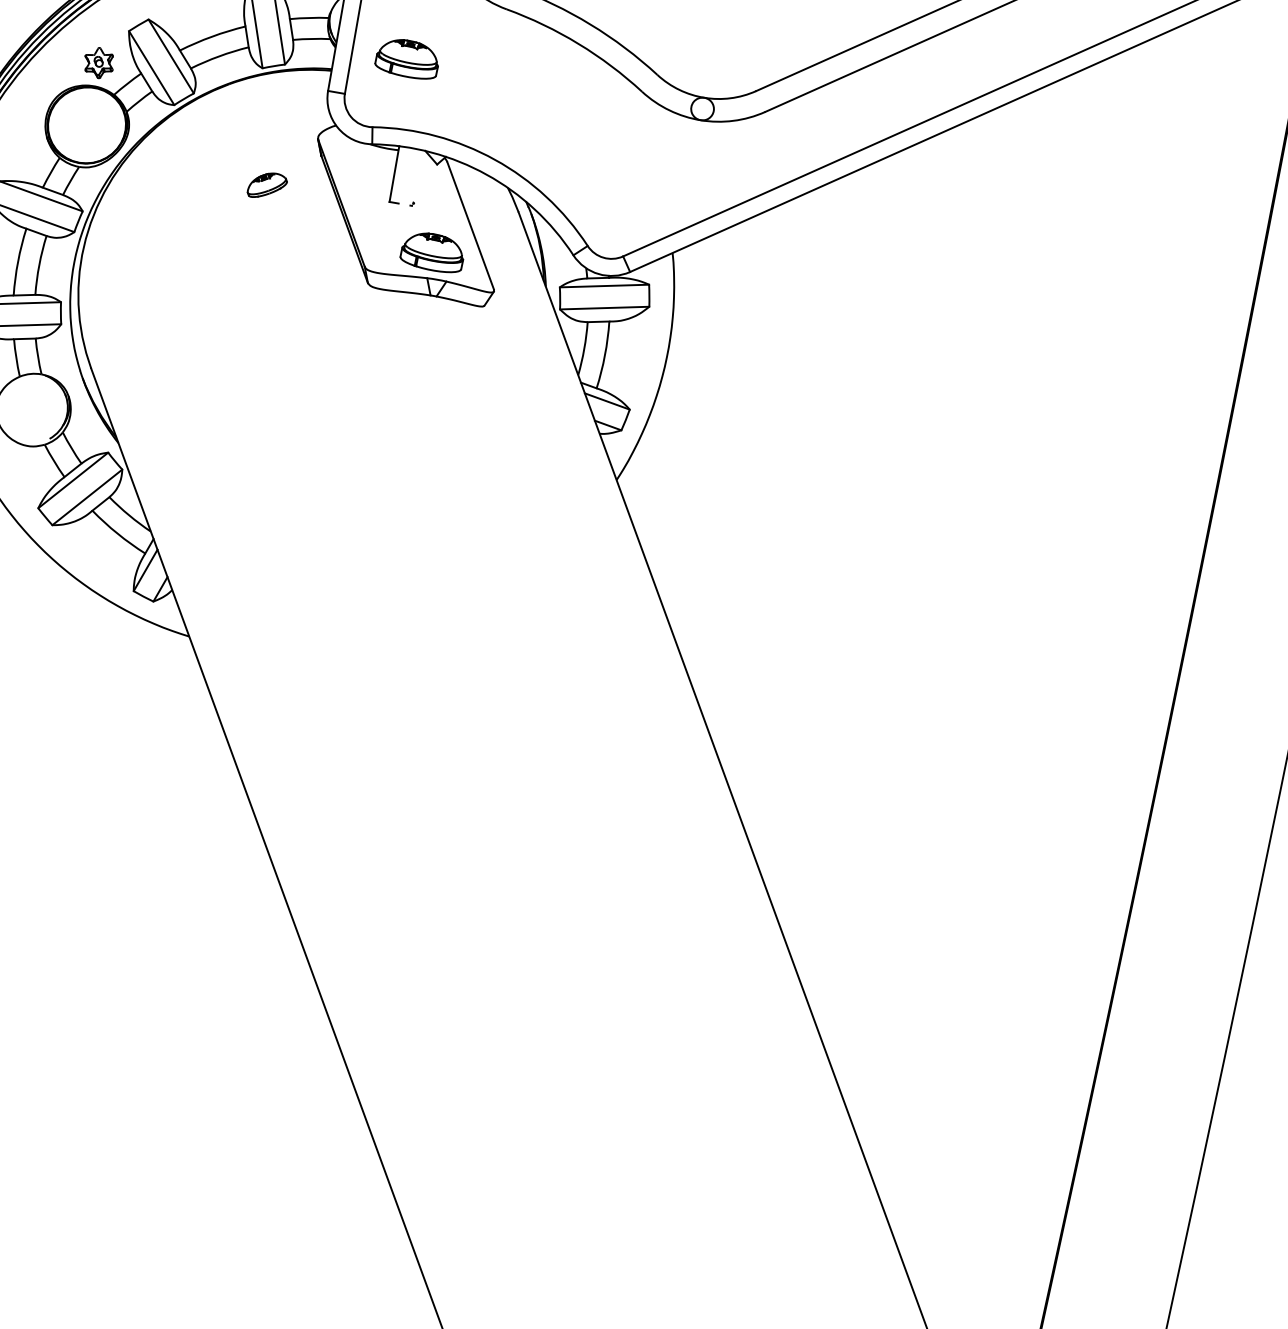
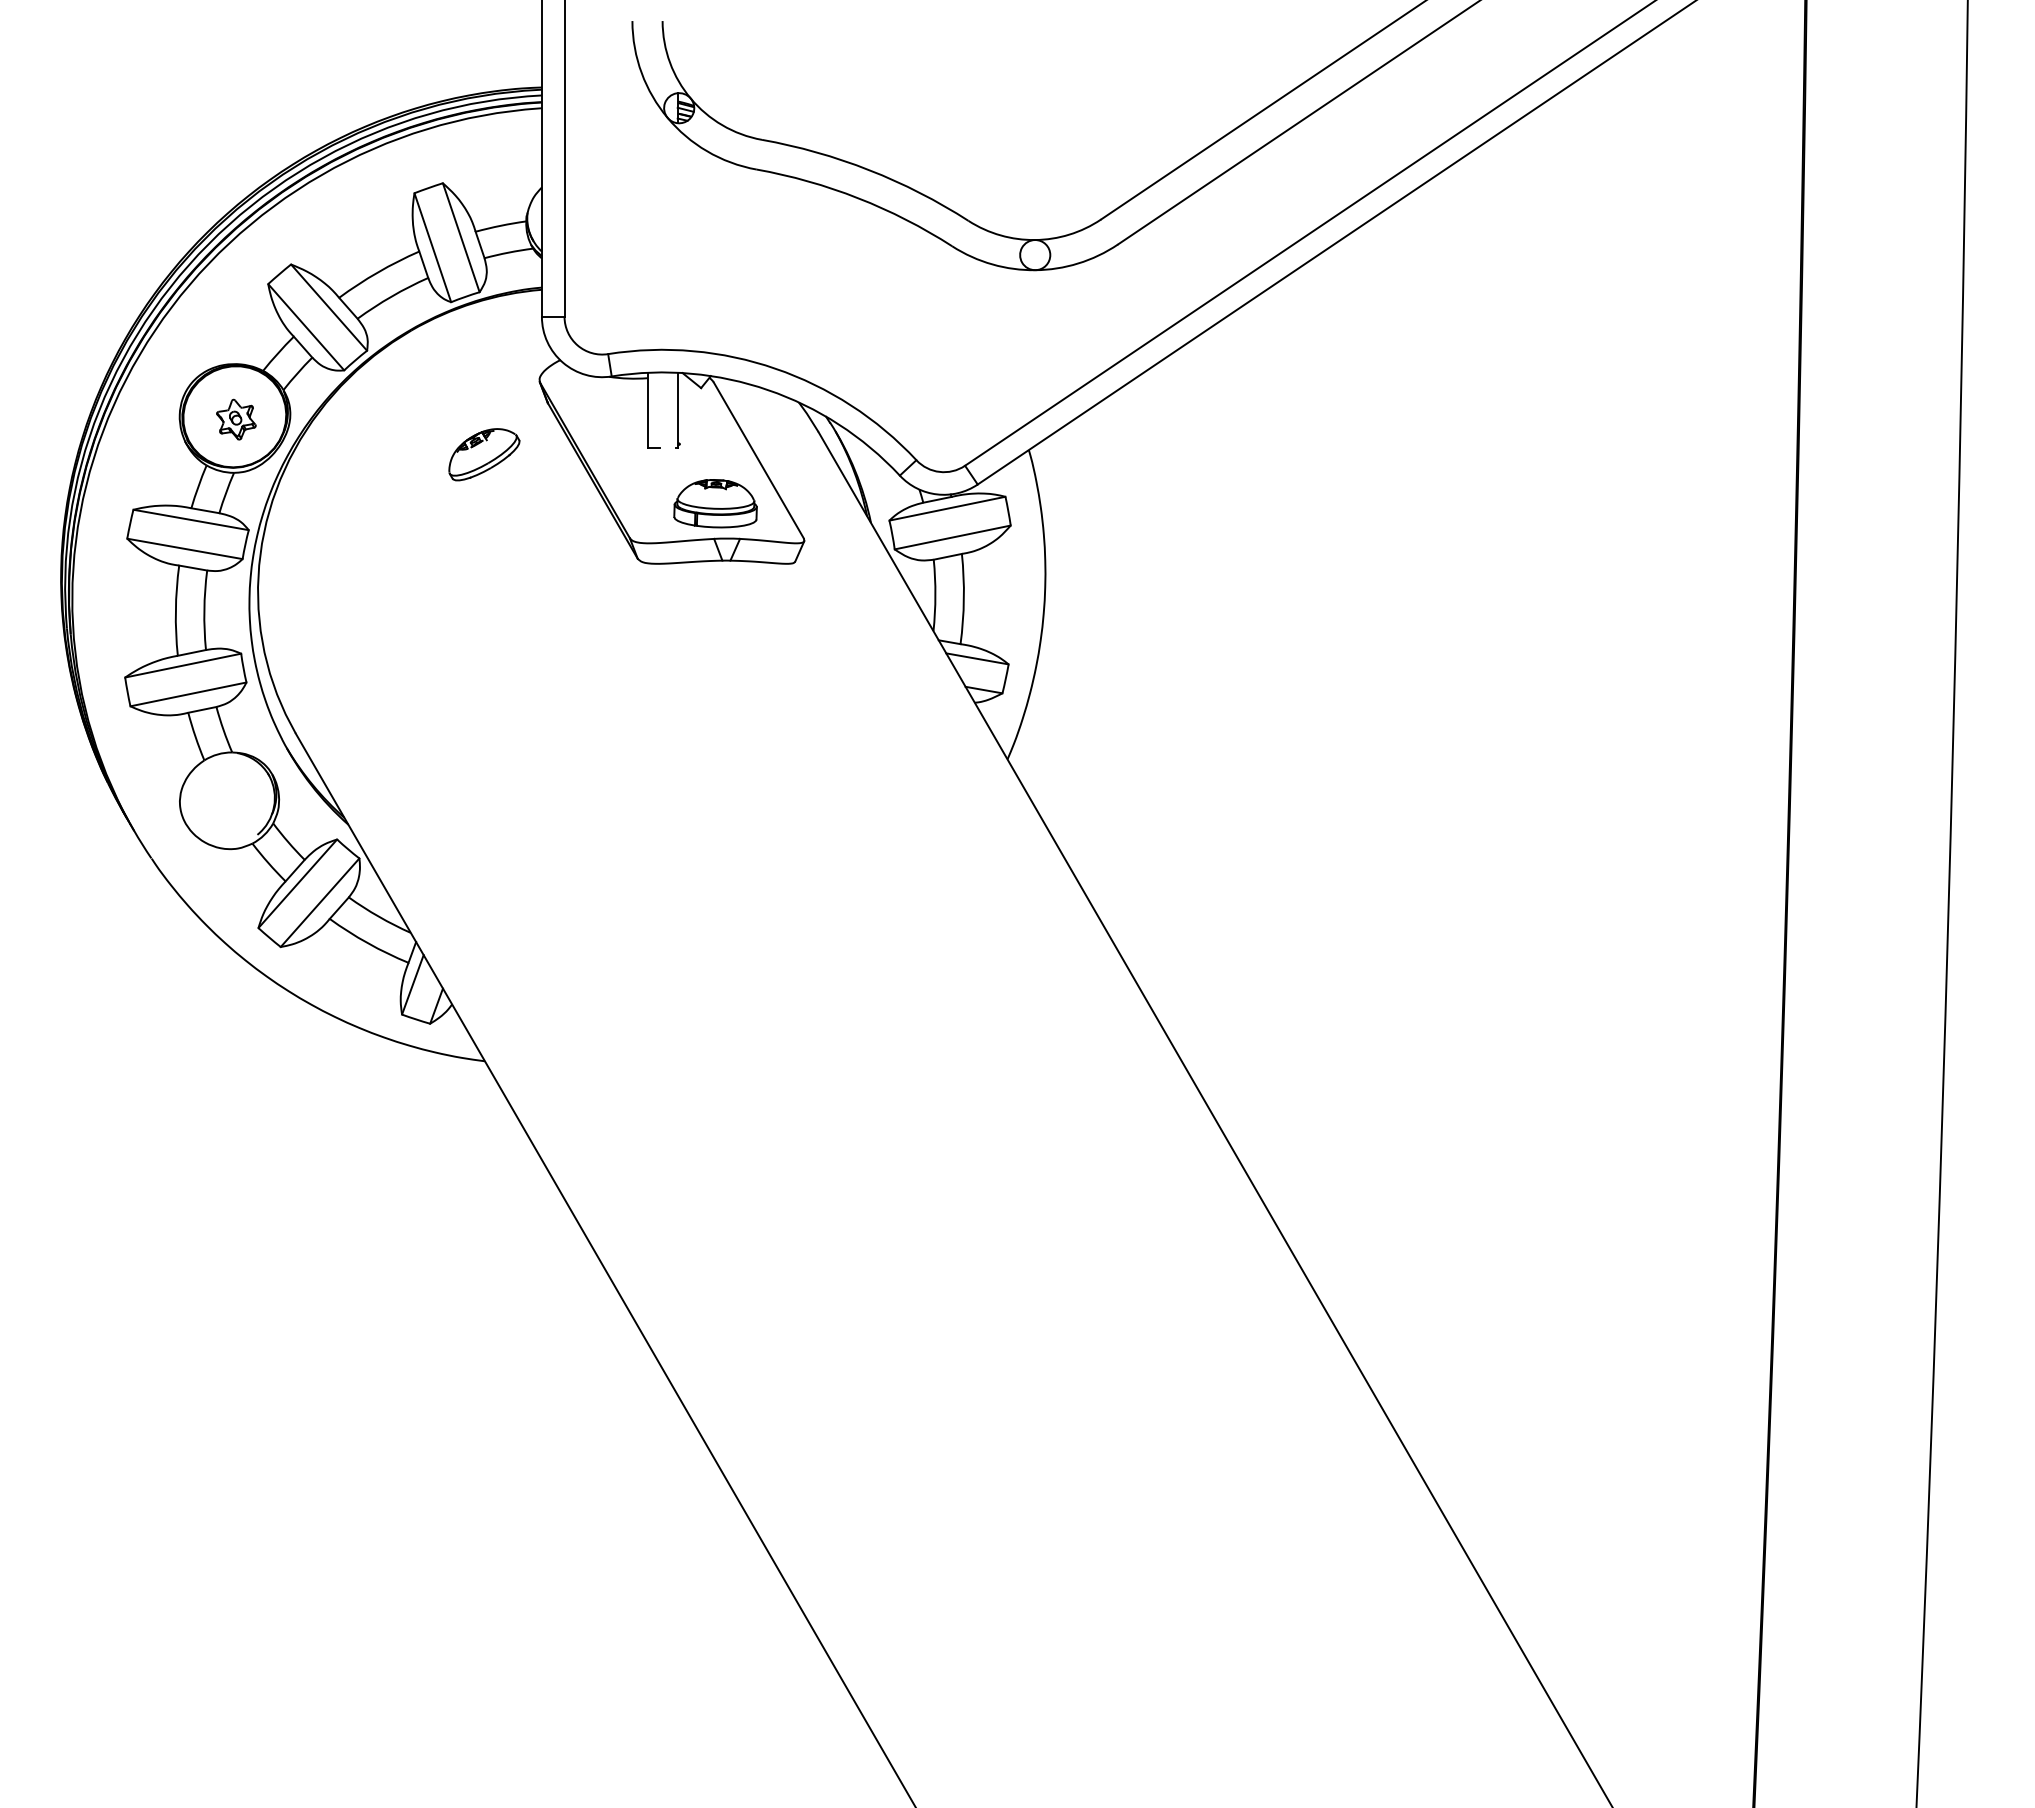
part: (407, 58) -> (638, 256), removed
part: (99, 62) -> (236, 419), moved
line: (416, 177) -> (677, 409), added
part: (267, 185) -> (484, 454), size x1.43

